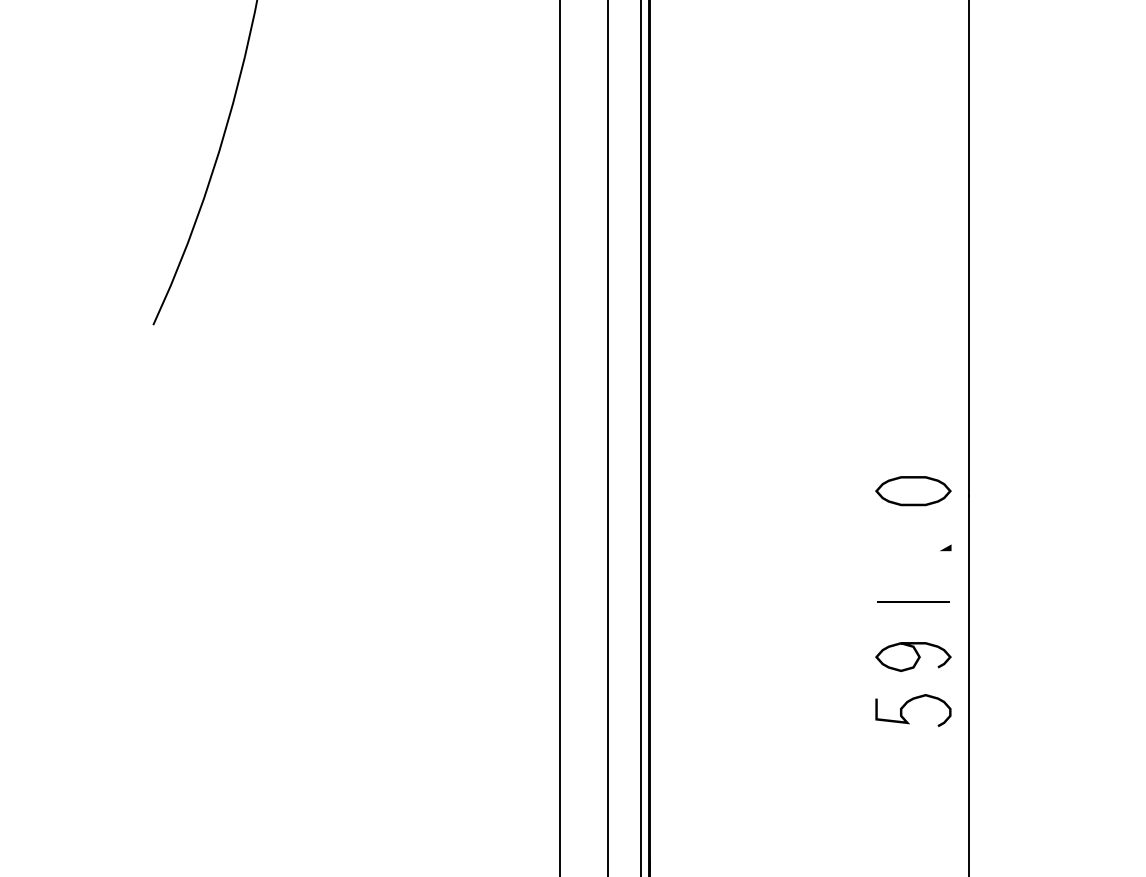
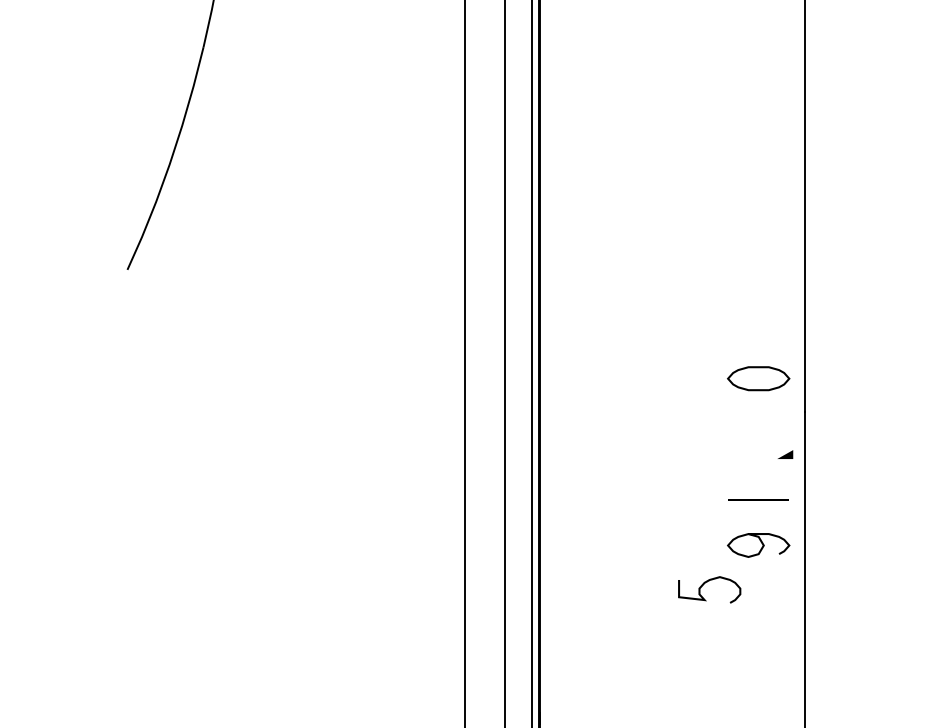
part: (913, 490) -> (758, 378), moved
part: (945, 547) -> (785, 454), size x1.6
curve: (907, 704) -> (704, 584), moved

